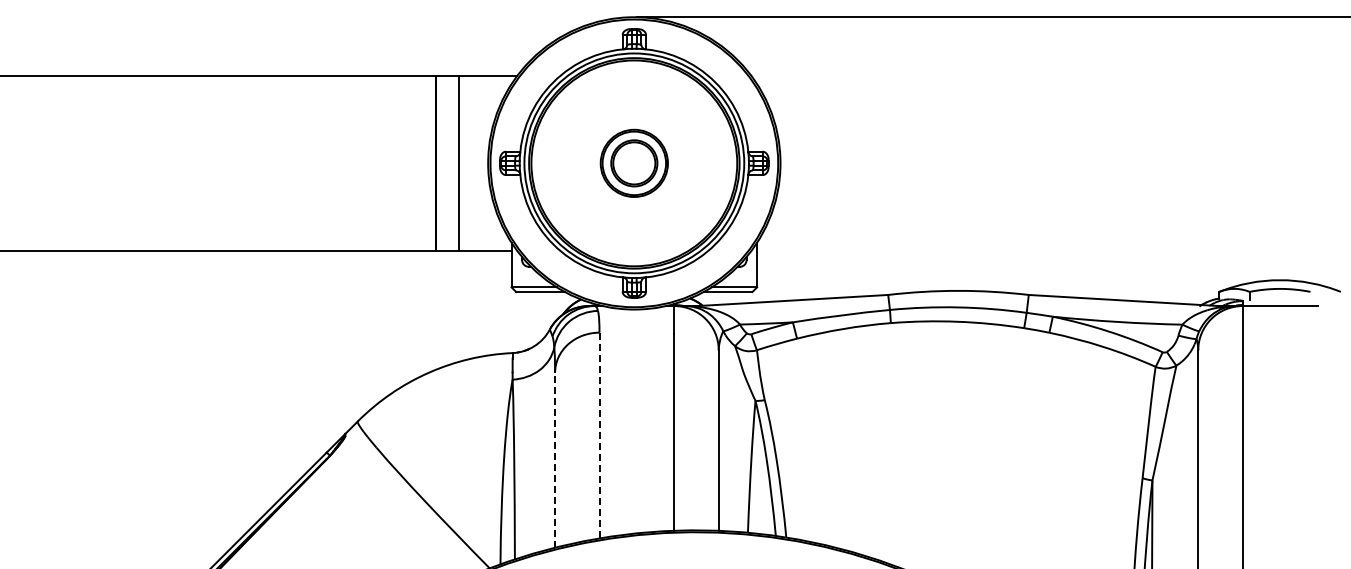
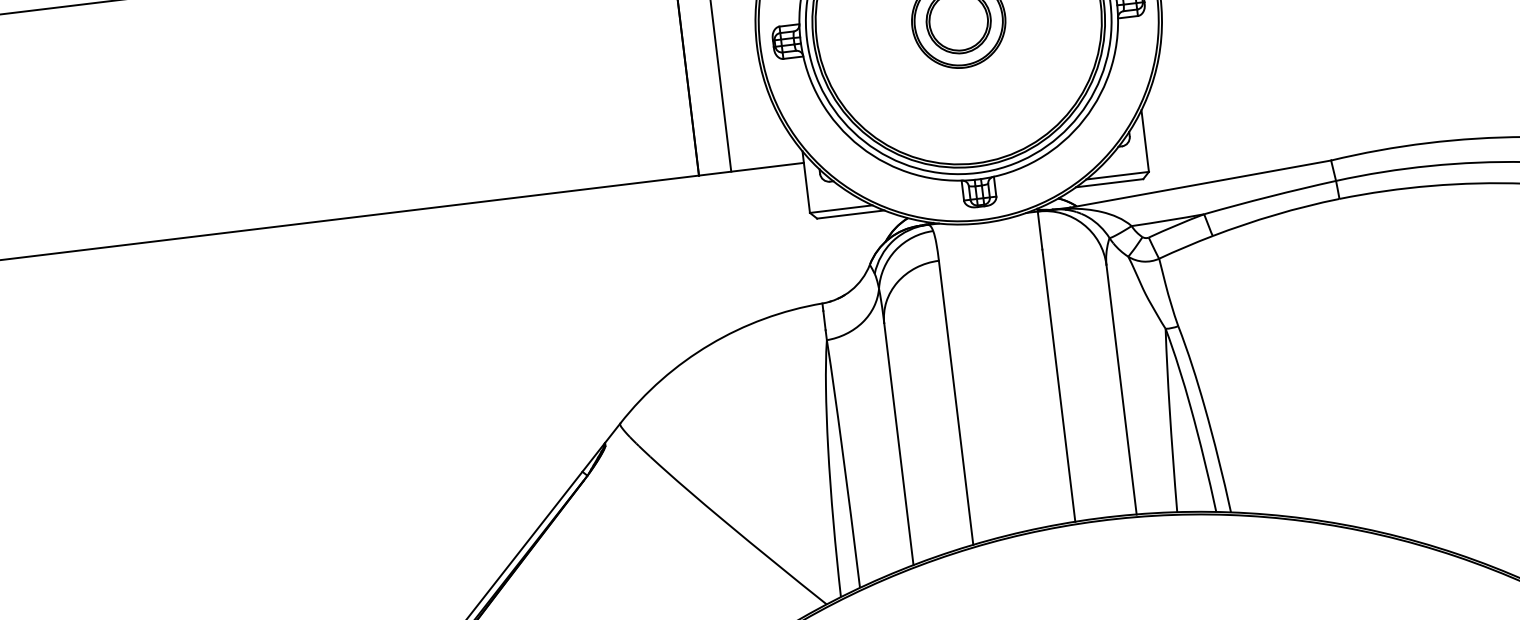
line: (599, 435) -> (956, 402), dashed -> solid
line: (555, 459) -> (899, 443), dashed -> solid

